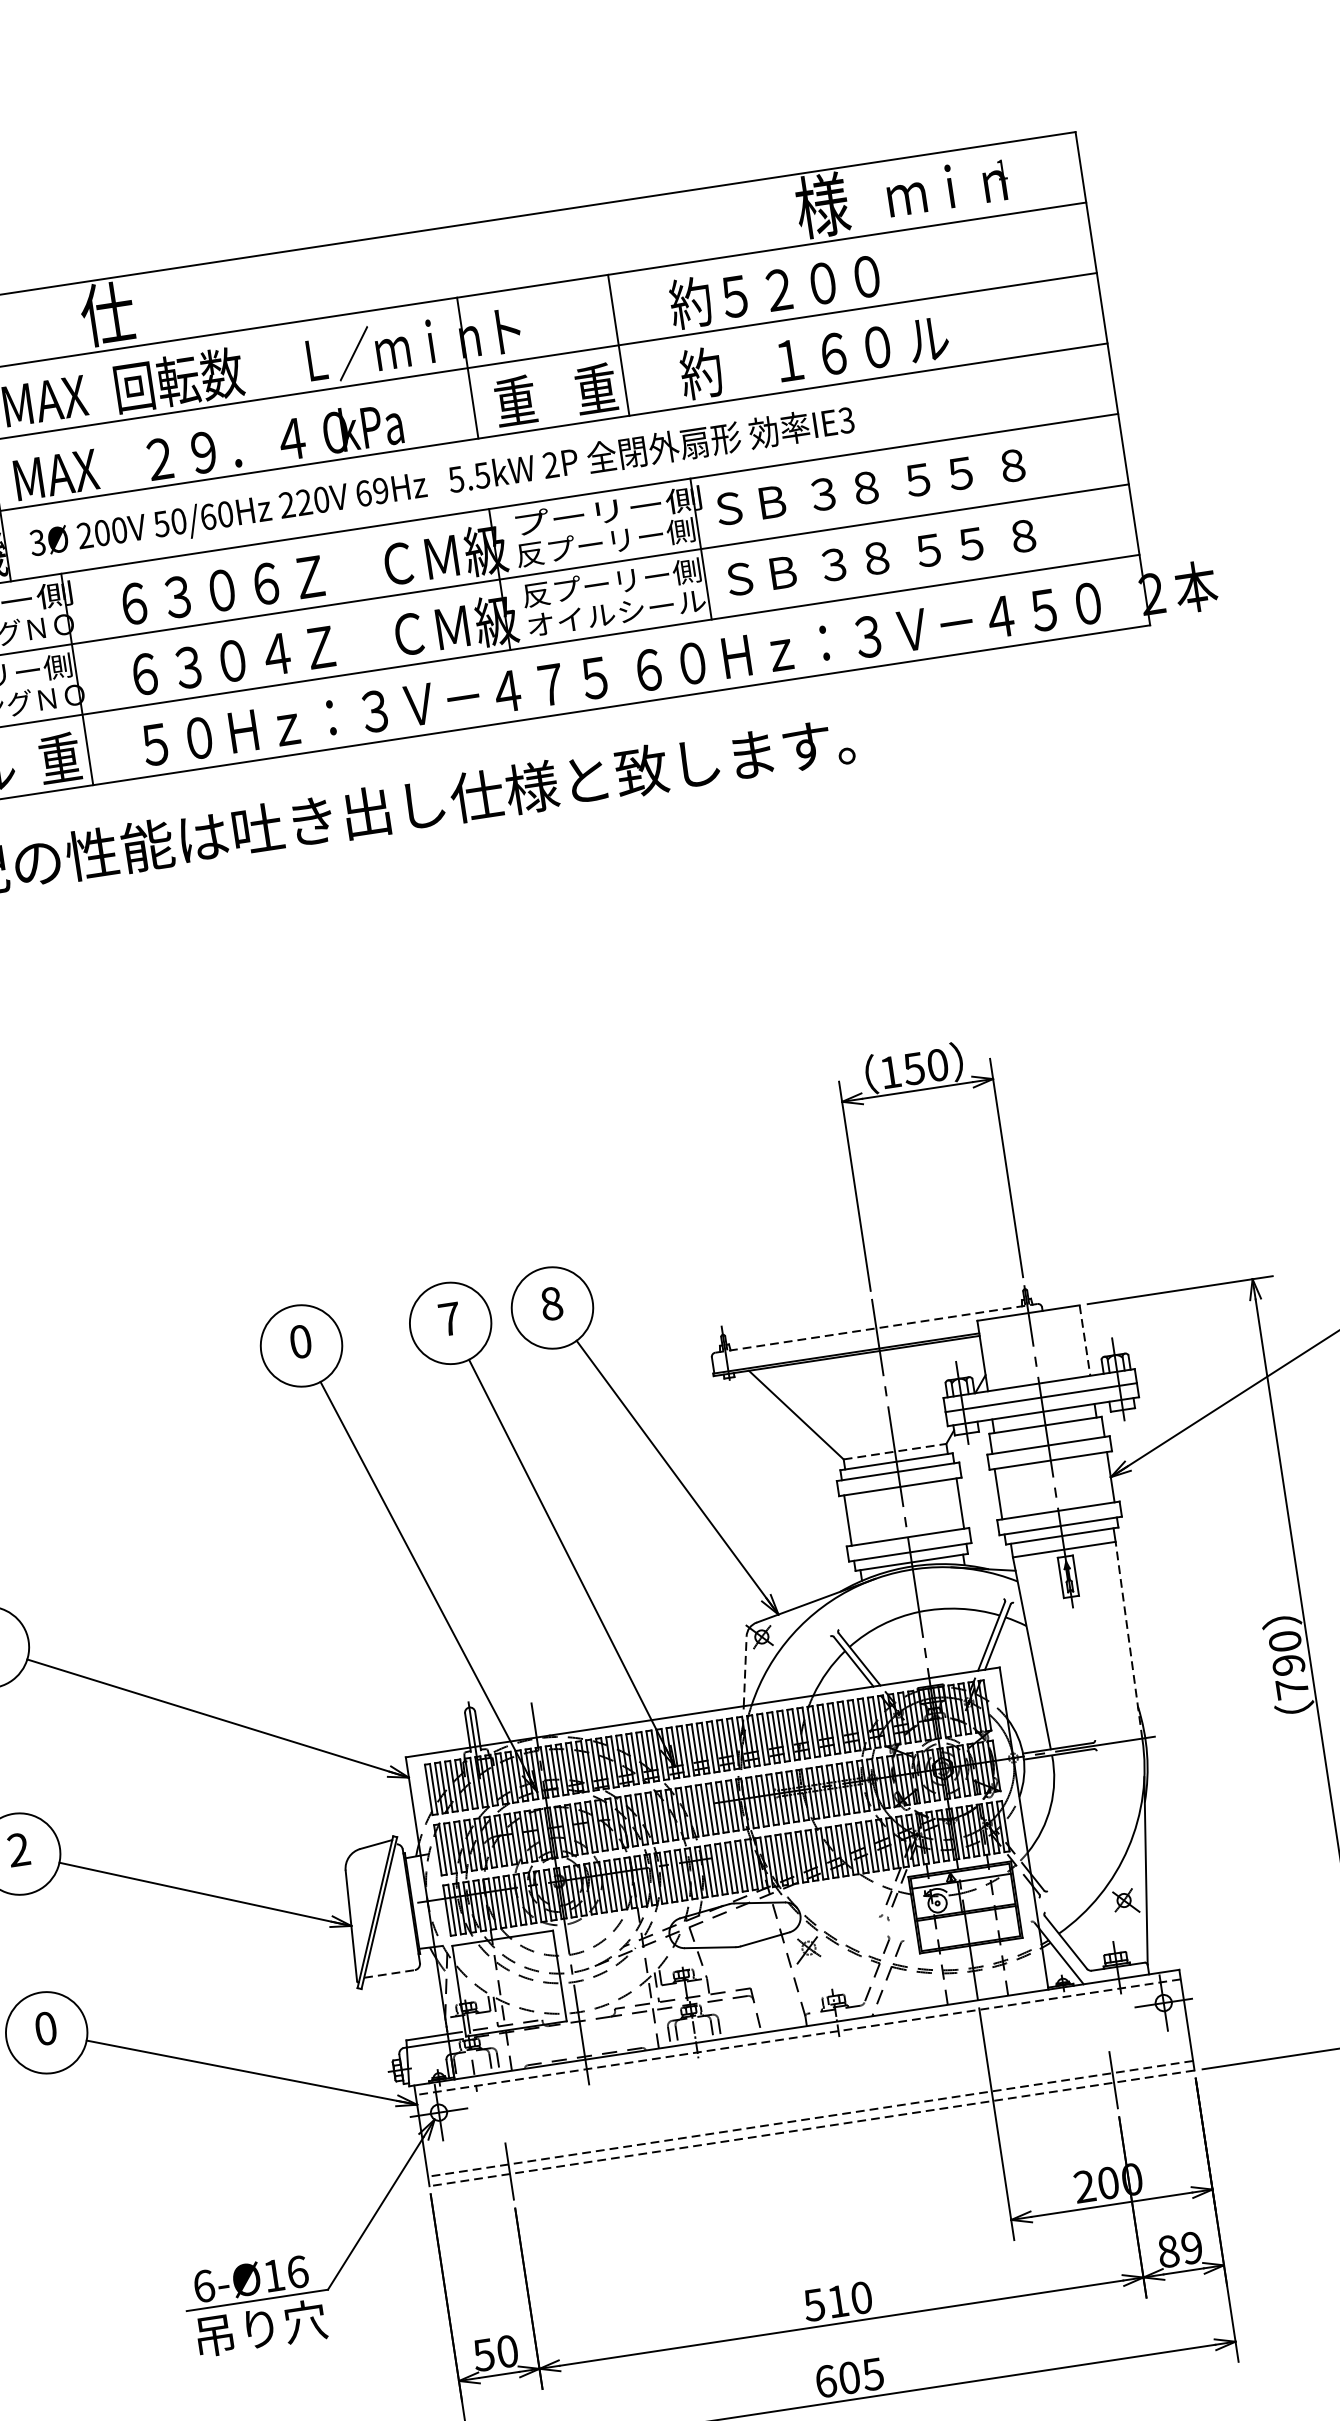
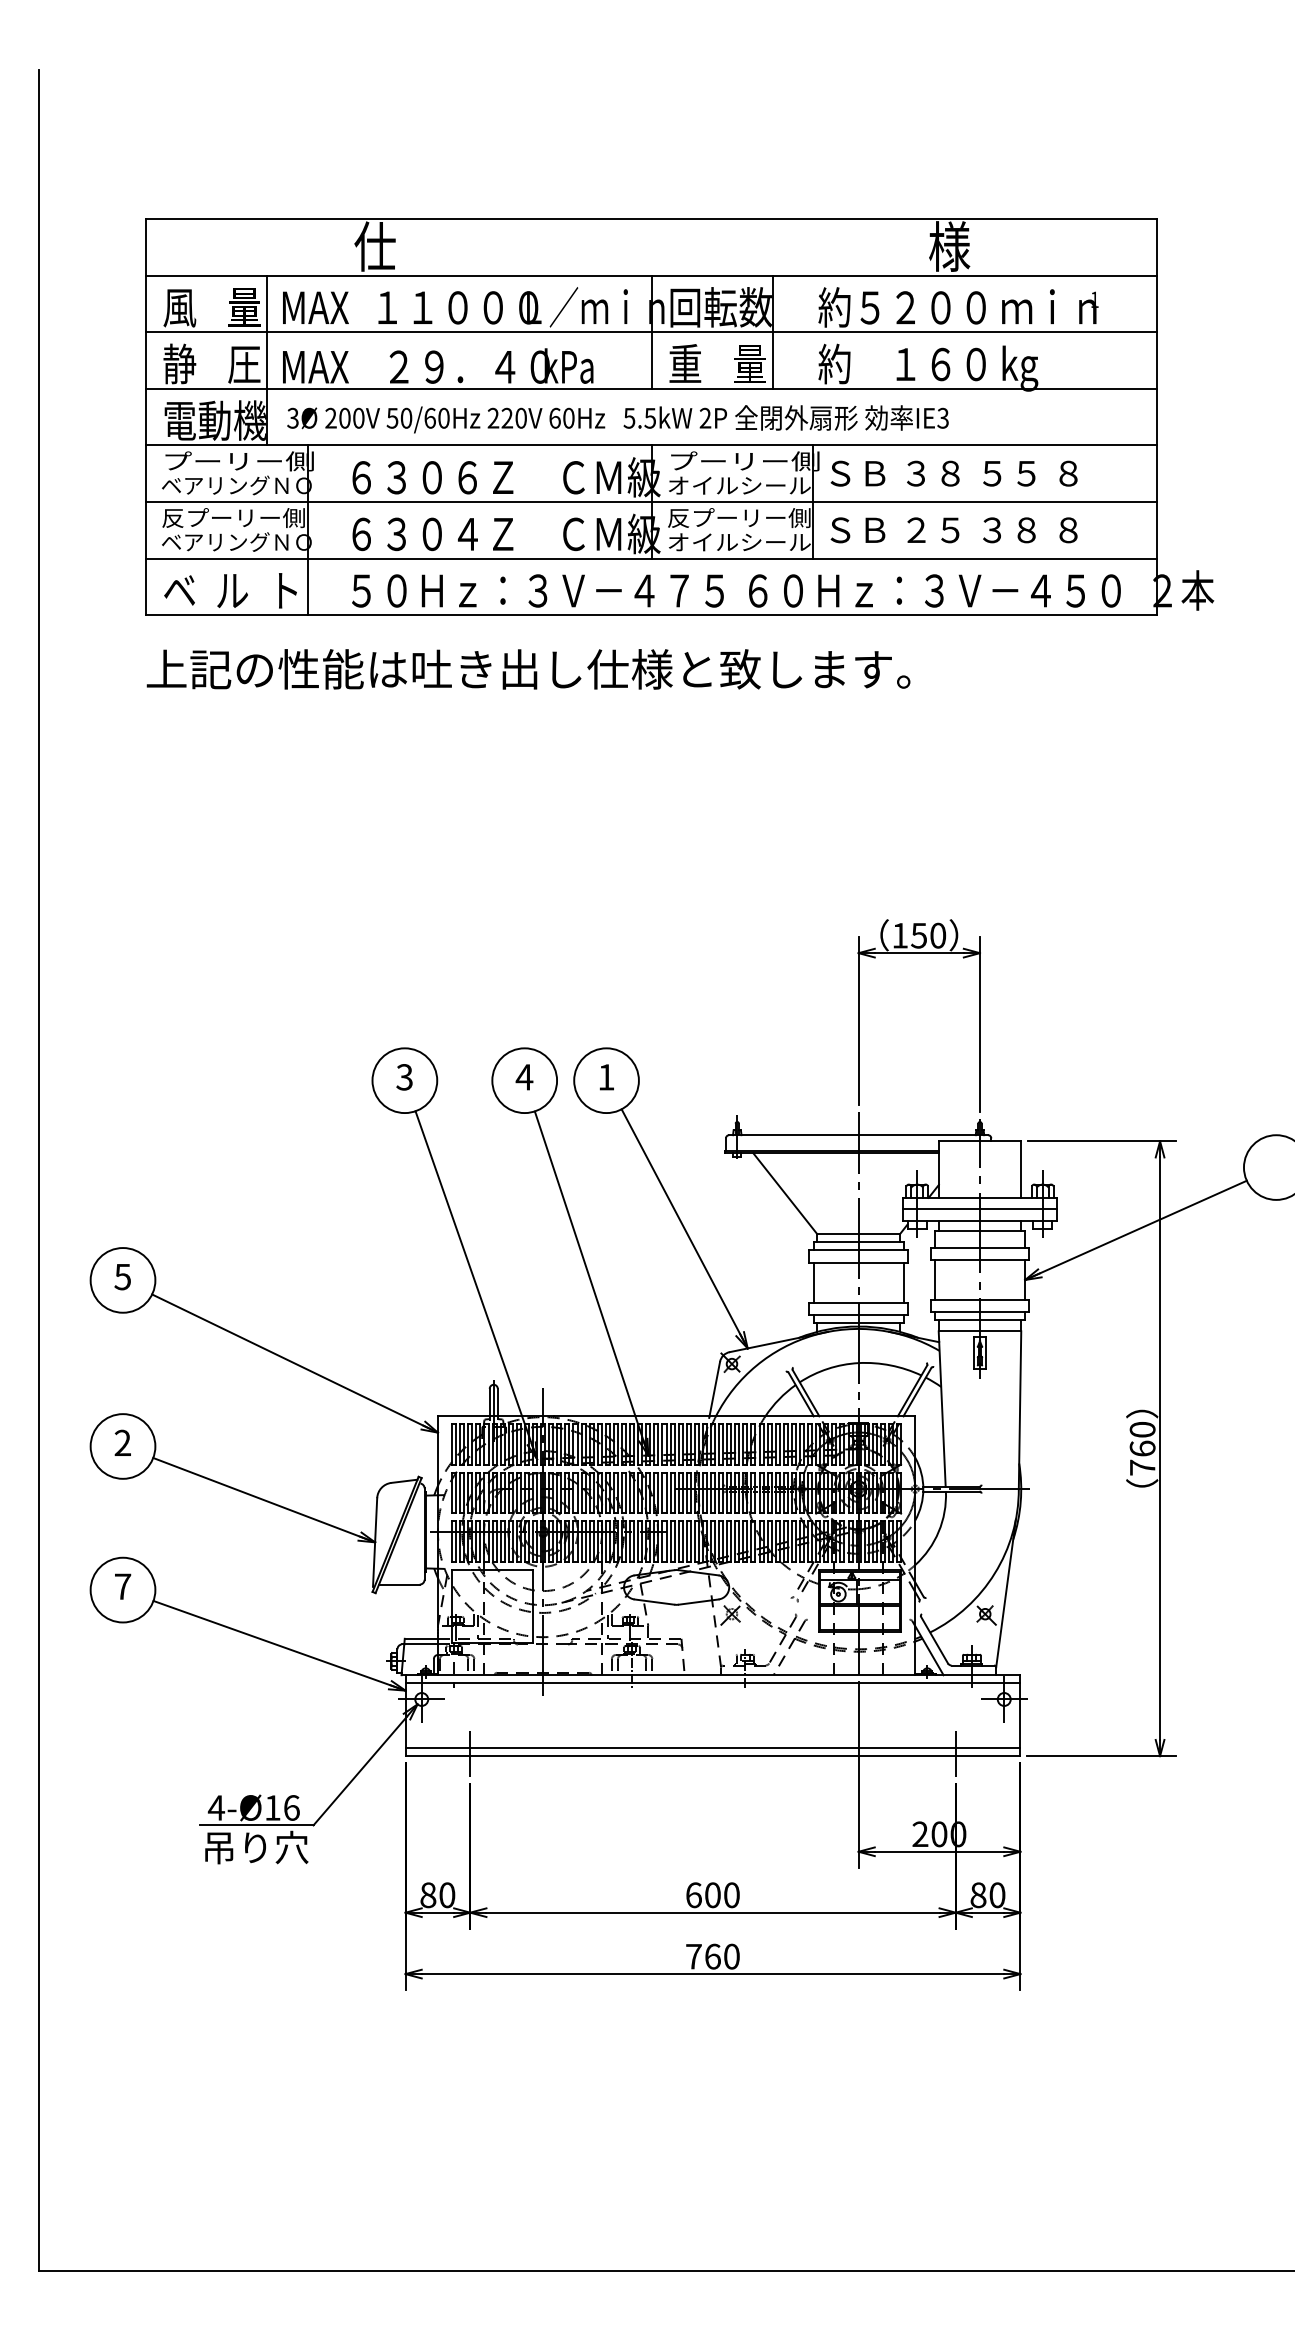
text: (947, 186) -> (1050, 306), moved
text: (548, 324) -> (720, 307), ト -> 回転数
text: (933, 343) -> (1020, 368), ル -> kg
text: (219, 374) -> (455, 307), 回転数 -> １１０００
text: (595, 388) -> (749, 363), 重 -> 量
text: (380, 491) -> (568, 418), 69Hz -> 60Hz
text: (605, 542) -> (739, 485), 反プーリー側 -> オイルシール
text: (903, 554) -> (971, 530), ＳＢ ３８ ５５ ８ -> ＳＢ ２５ ３８ ８
text: (59, 757) -> (284, 589), 重 -> ト
text: (551, 1304) -> (606, 1077), 8 -> 1
text: (449, 1319) -> (524, 1077), 7 -> 4
line: (877, 1328) -> (859, 1135), dashed -> solid
line: (1085, 1341) -> (1021, 1170), dashed -> solid
text: (300, 1342) -> (404, 1077), 0 -> 3
line: (896, 1451) -> (859, 1234), dashed -> solid
line: (1129, 1640) -> (1020, 1410), dashed -> solid
text: (1288, 1664) -> (1142, 1448), 790 -> 760
line: (744, 1671) -> (714, 1389), dashed -> solid
line: (389, 1973) -> (399, 1584), dashed -> solid
text: (46, 2028) -> (123, 1586), 0 -> 7
line: (797, 2036) -> (712, 1682), dashed -> solid
line: (809, 2118) -> (712, 1748), dashed -> solid
line: (811, 2128) -> (712, 1756), dashed -> solid
text: (1192, 2248) -> (997, 1895), 89 -> 80
text: (203, 2285) -> (216, 1807), 6-Ø16 -> 4-Ø16
text: (825, 2303) -> (702, 1895), 510 -> 600
text: (484, 2355) -> (428, 1895), 50 -> 80
text: (849, 2377) -> (712, 1956), 605 -> 760

